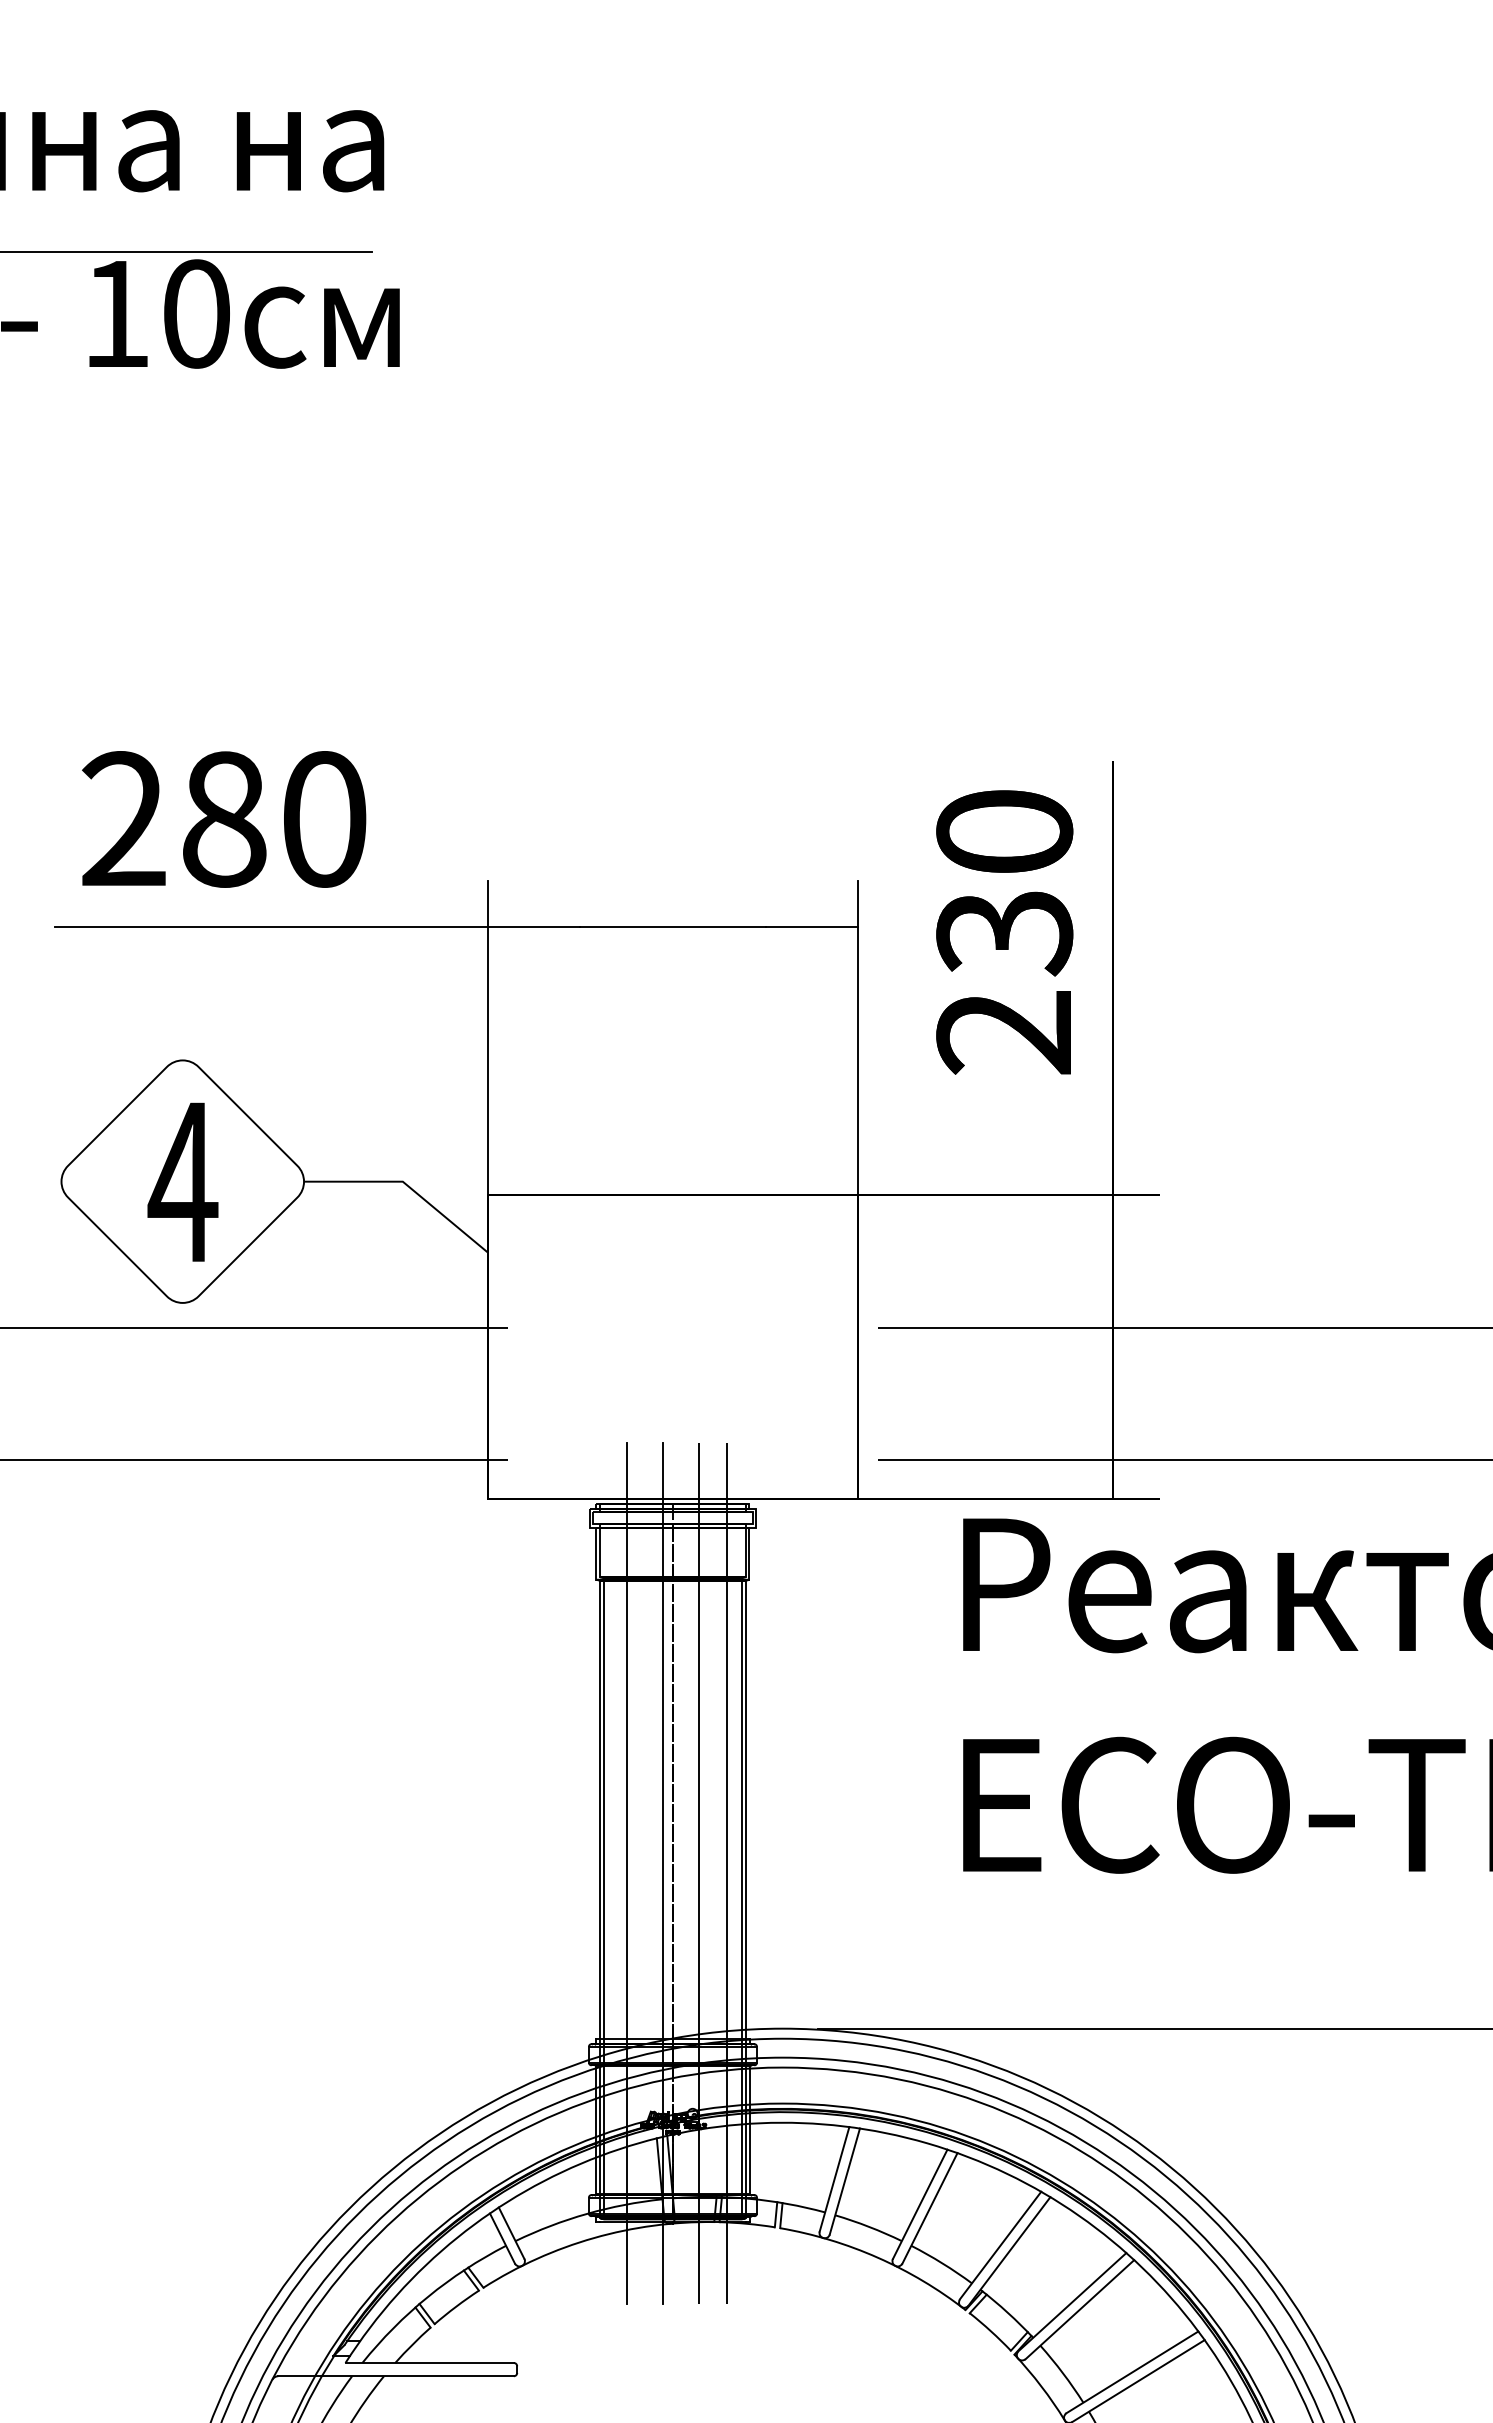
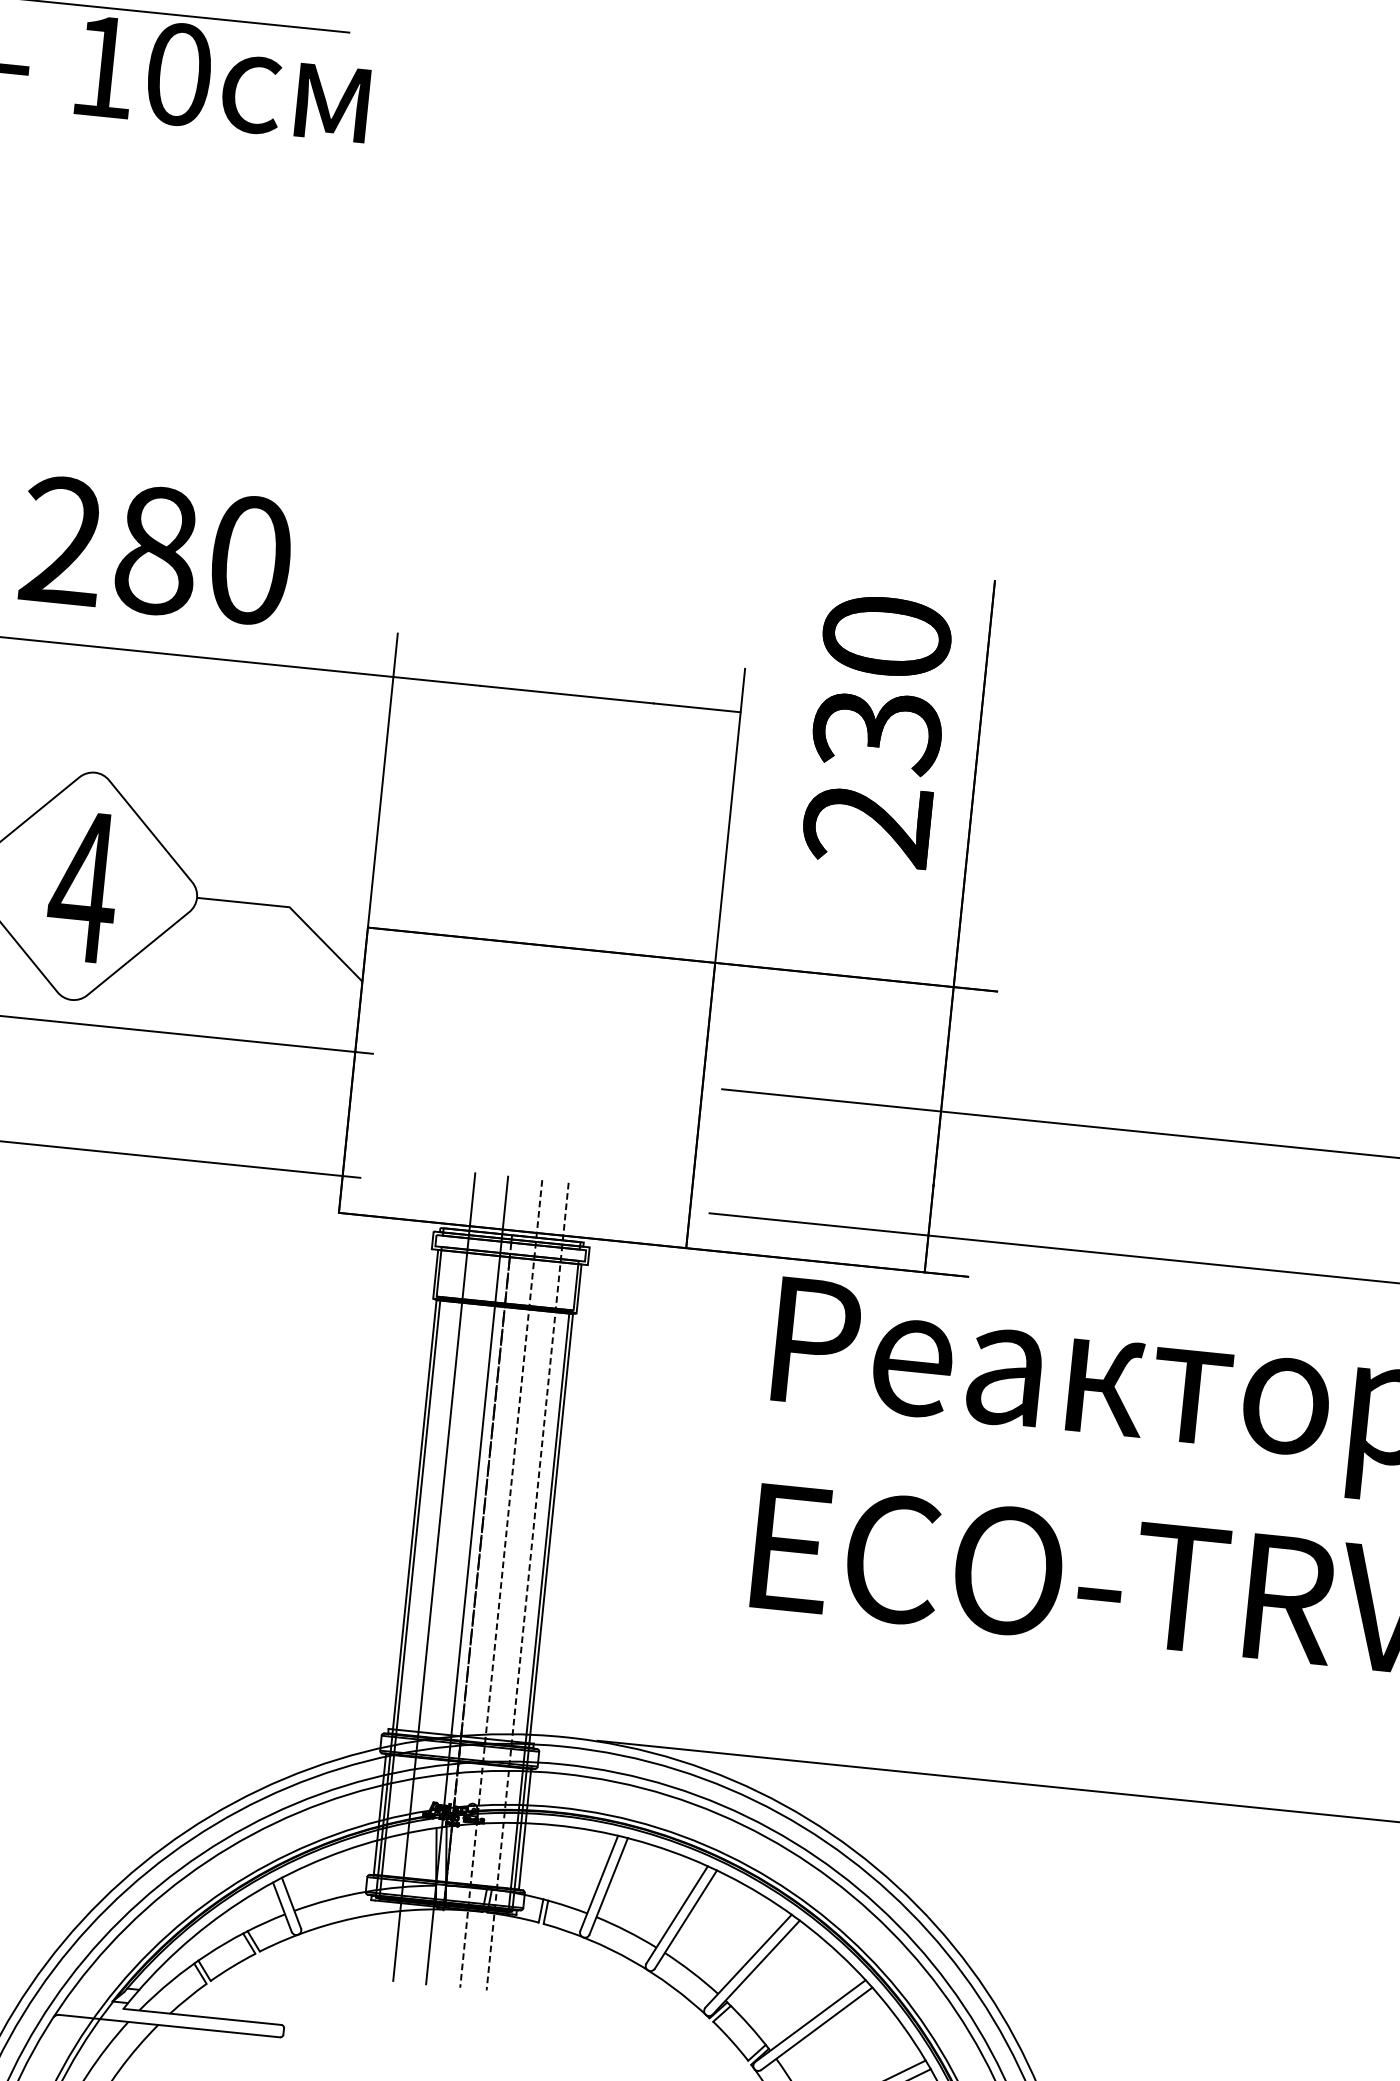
line: (698, 1873) -> (500, 1583), solid -> dashed
line: (727, 1873) -> (528, 1586), solid -> dashed

